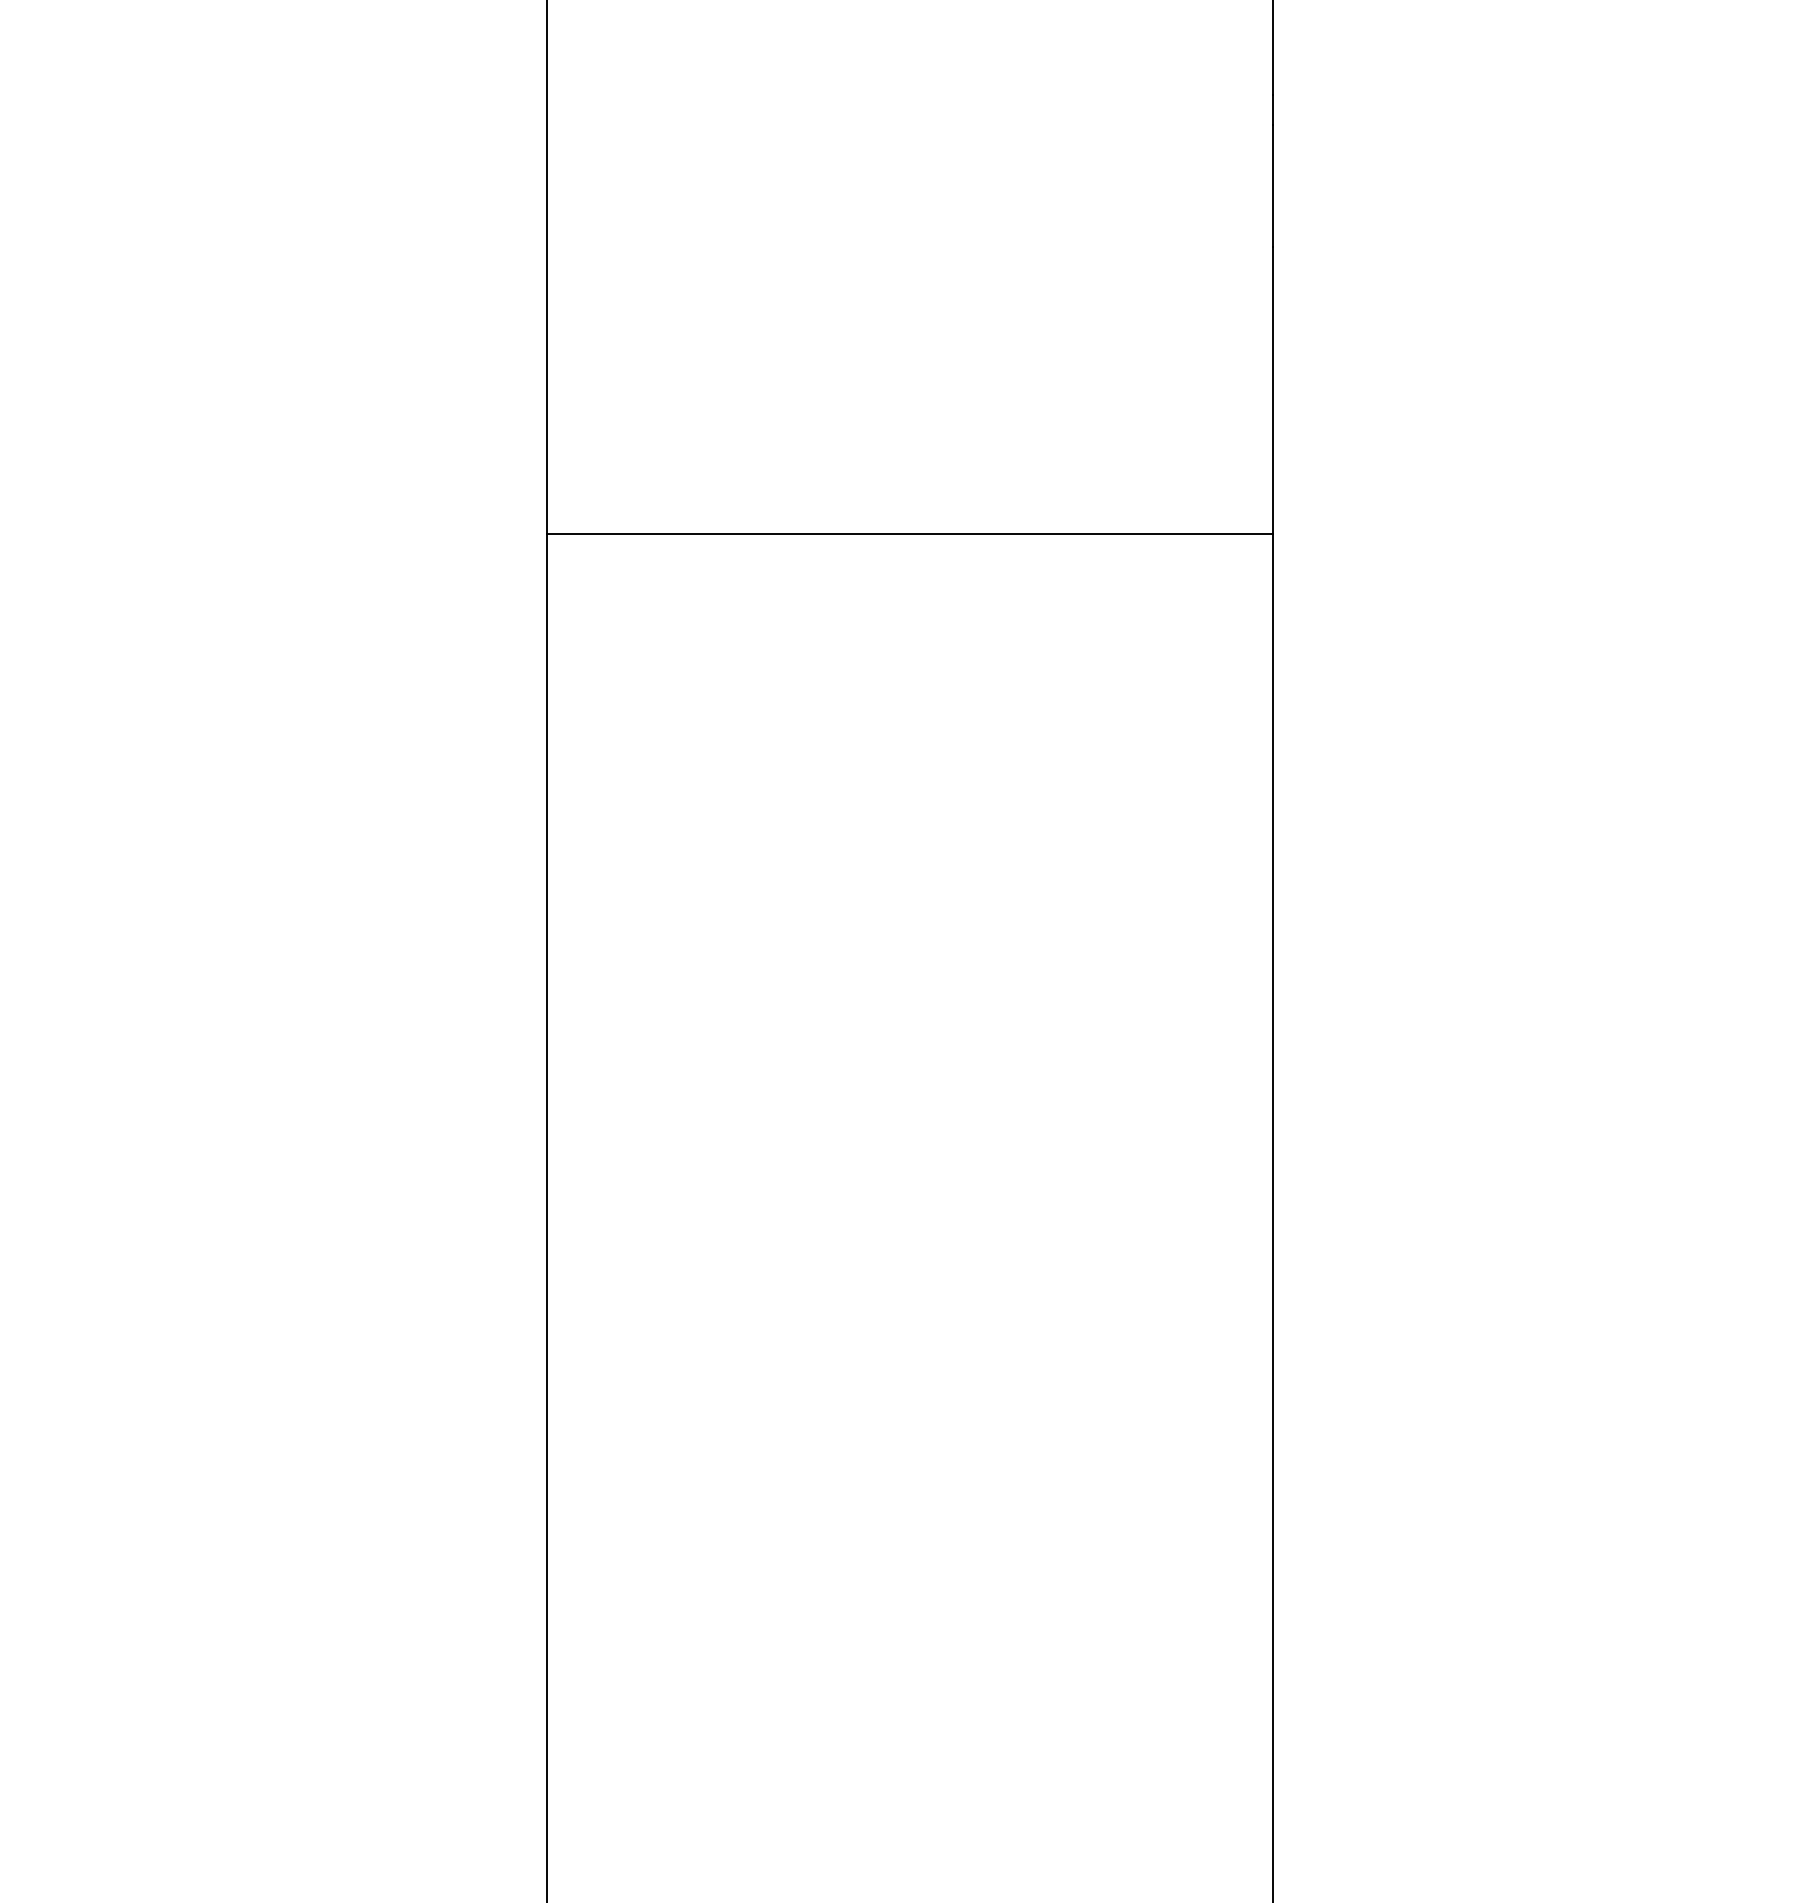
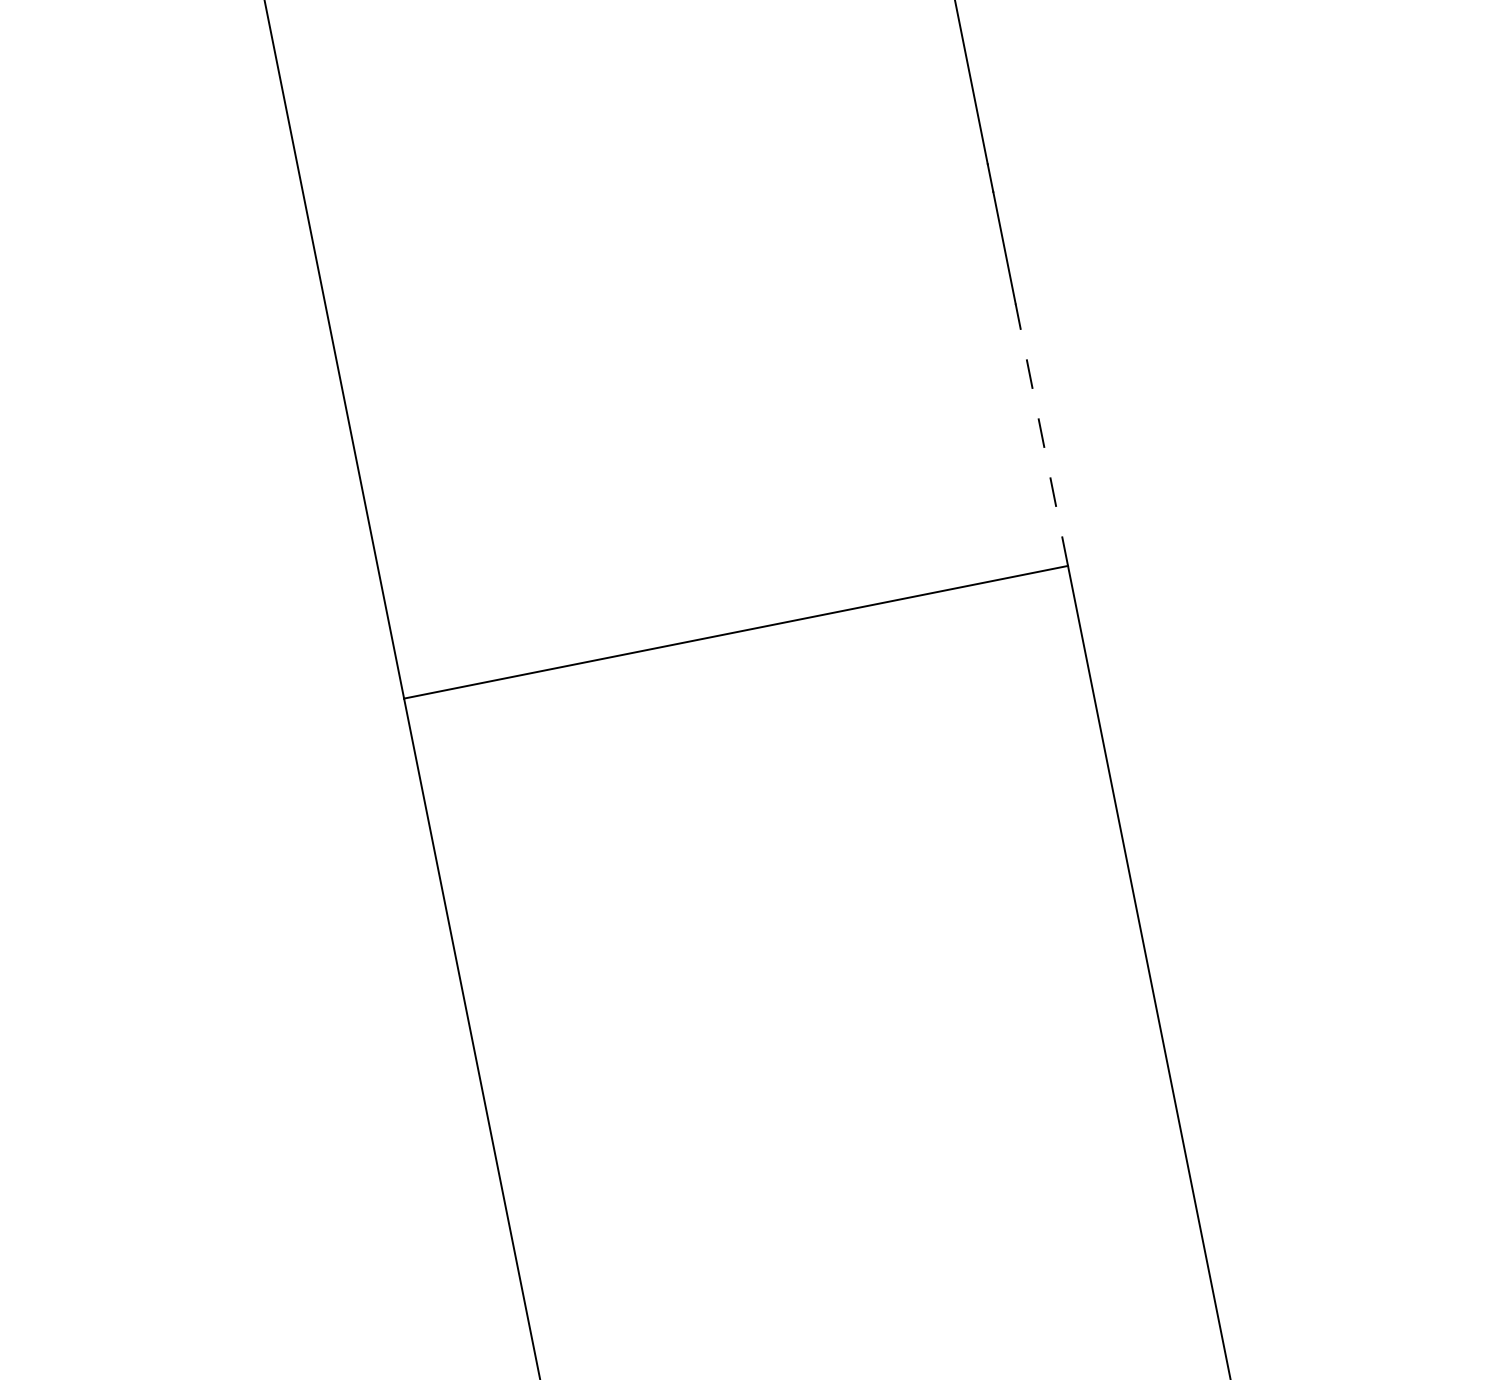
line: (1272, 389) -> (1041, 434), solid -> dashed

